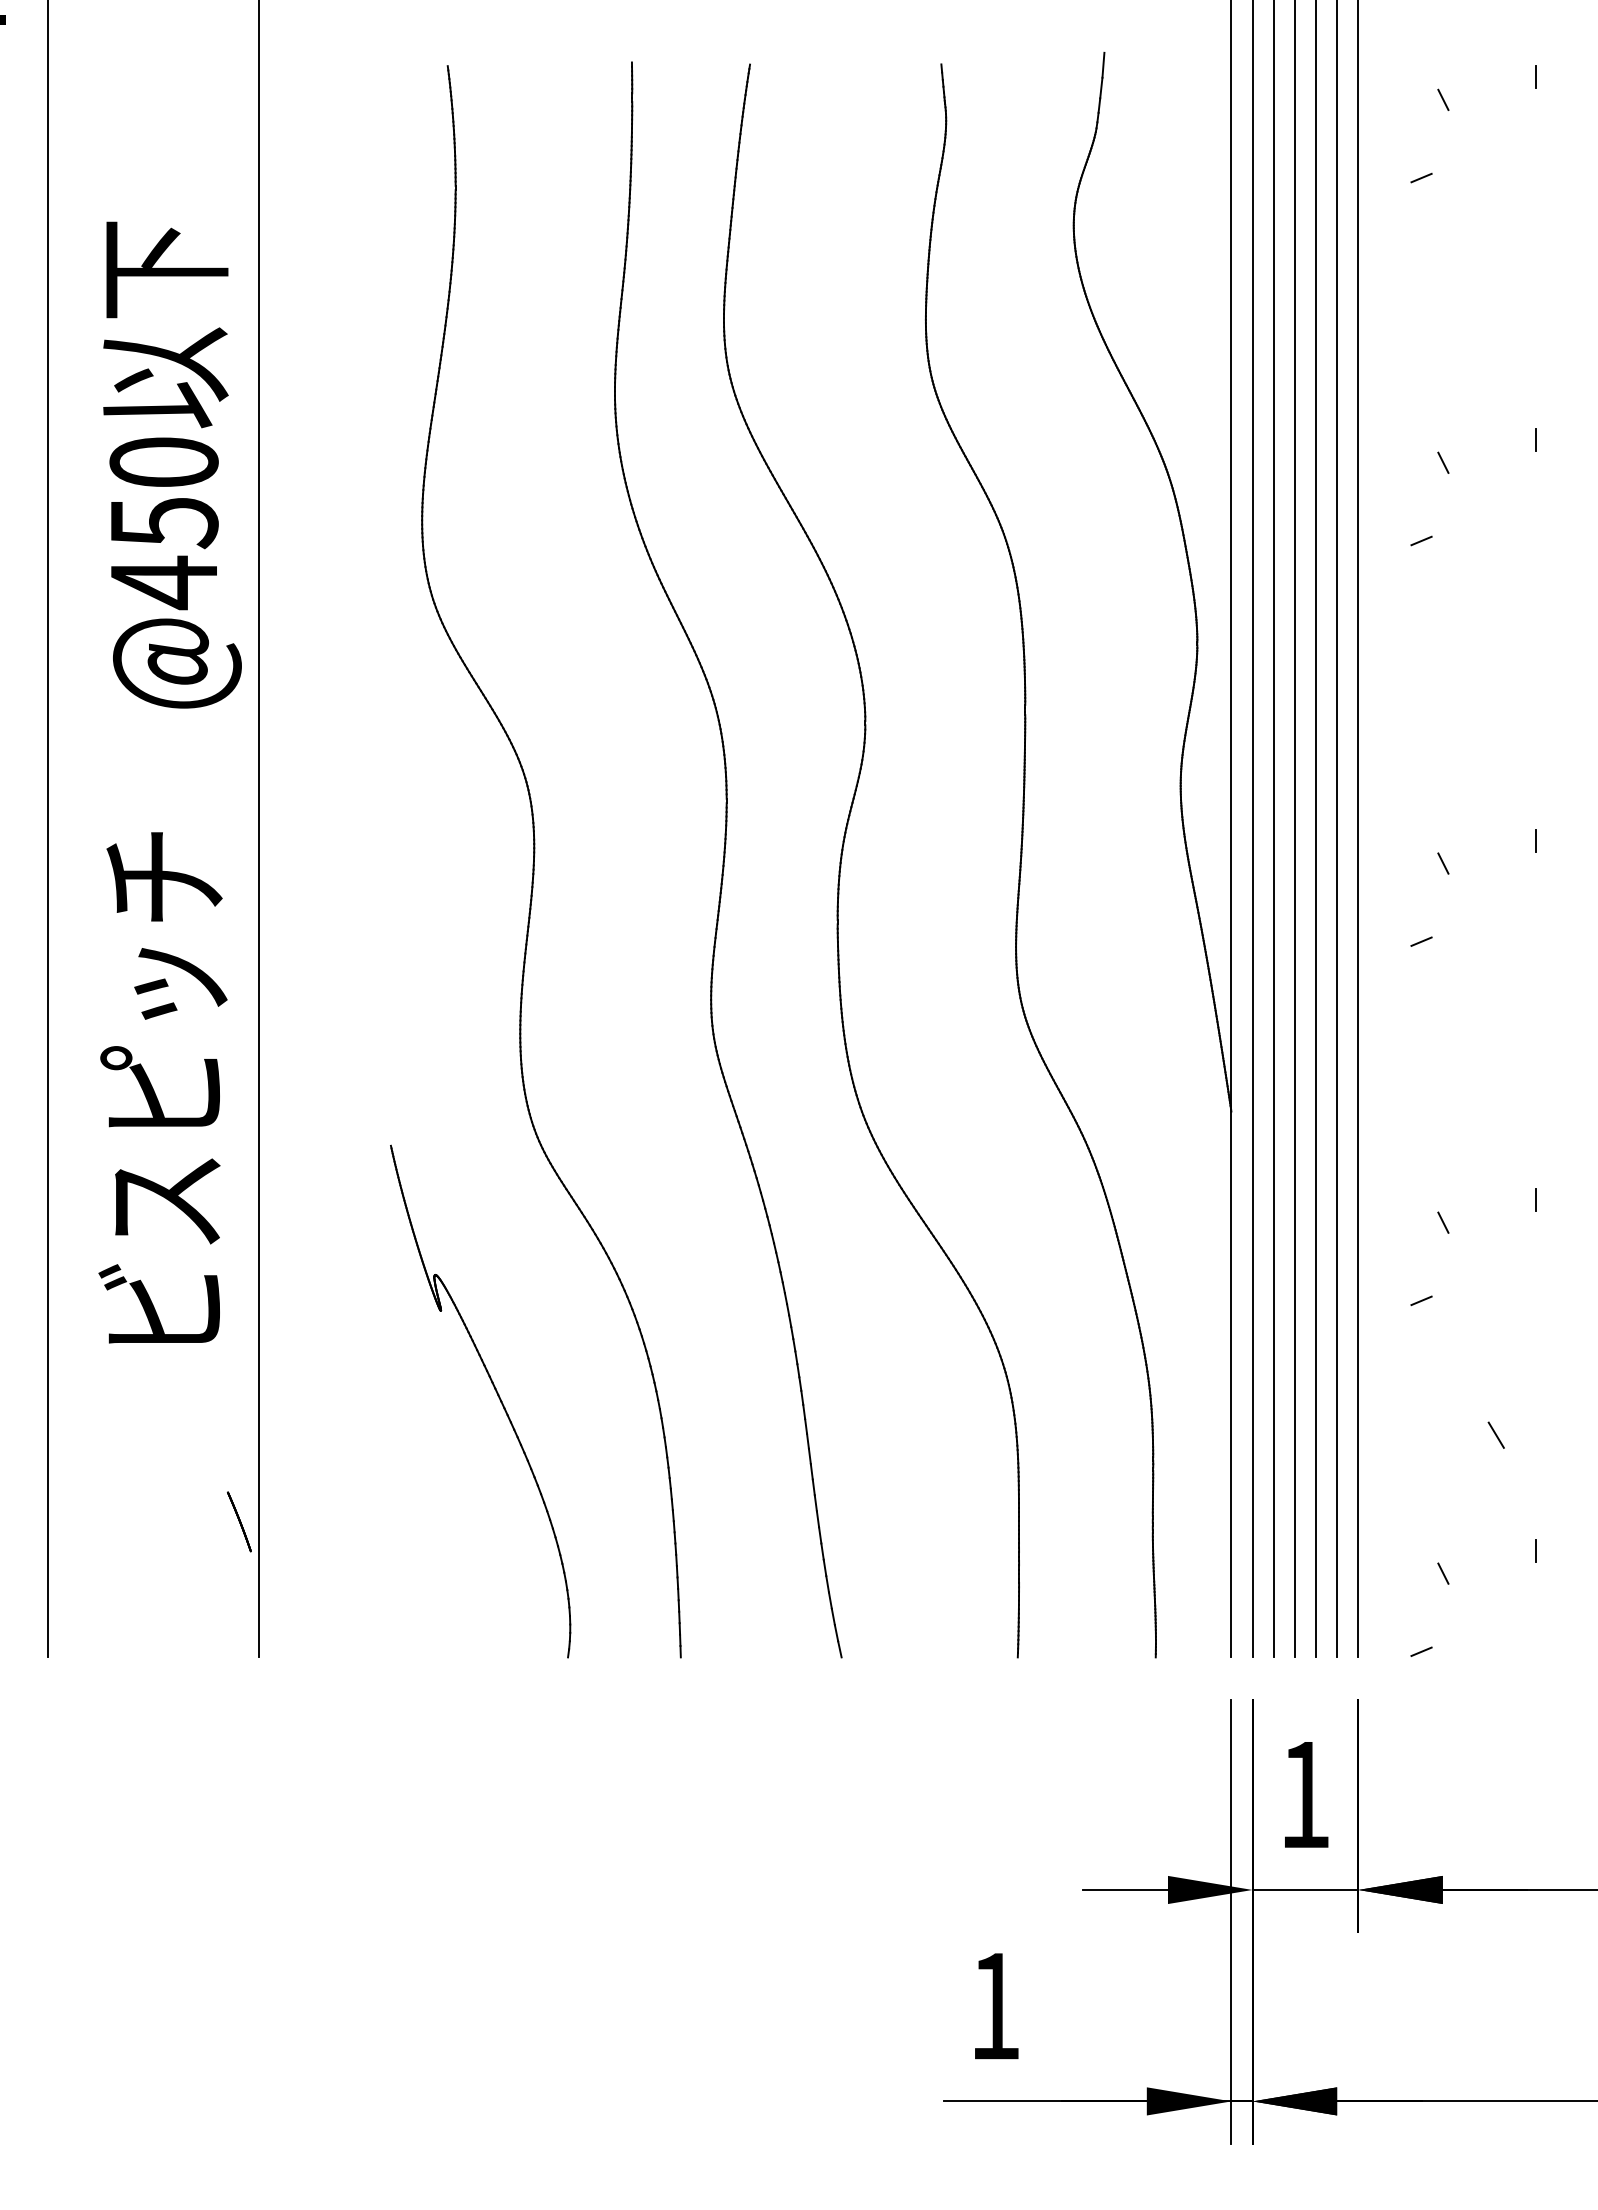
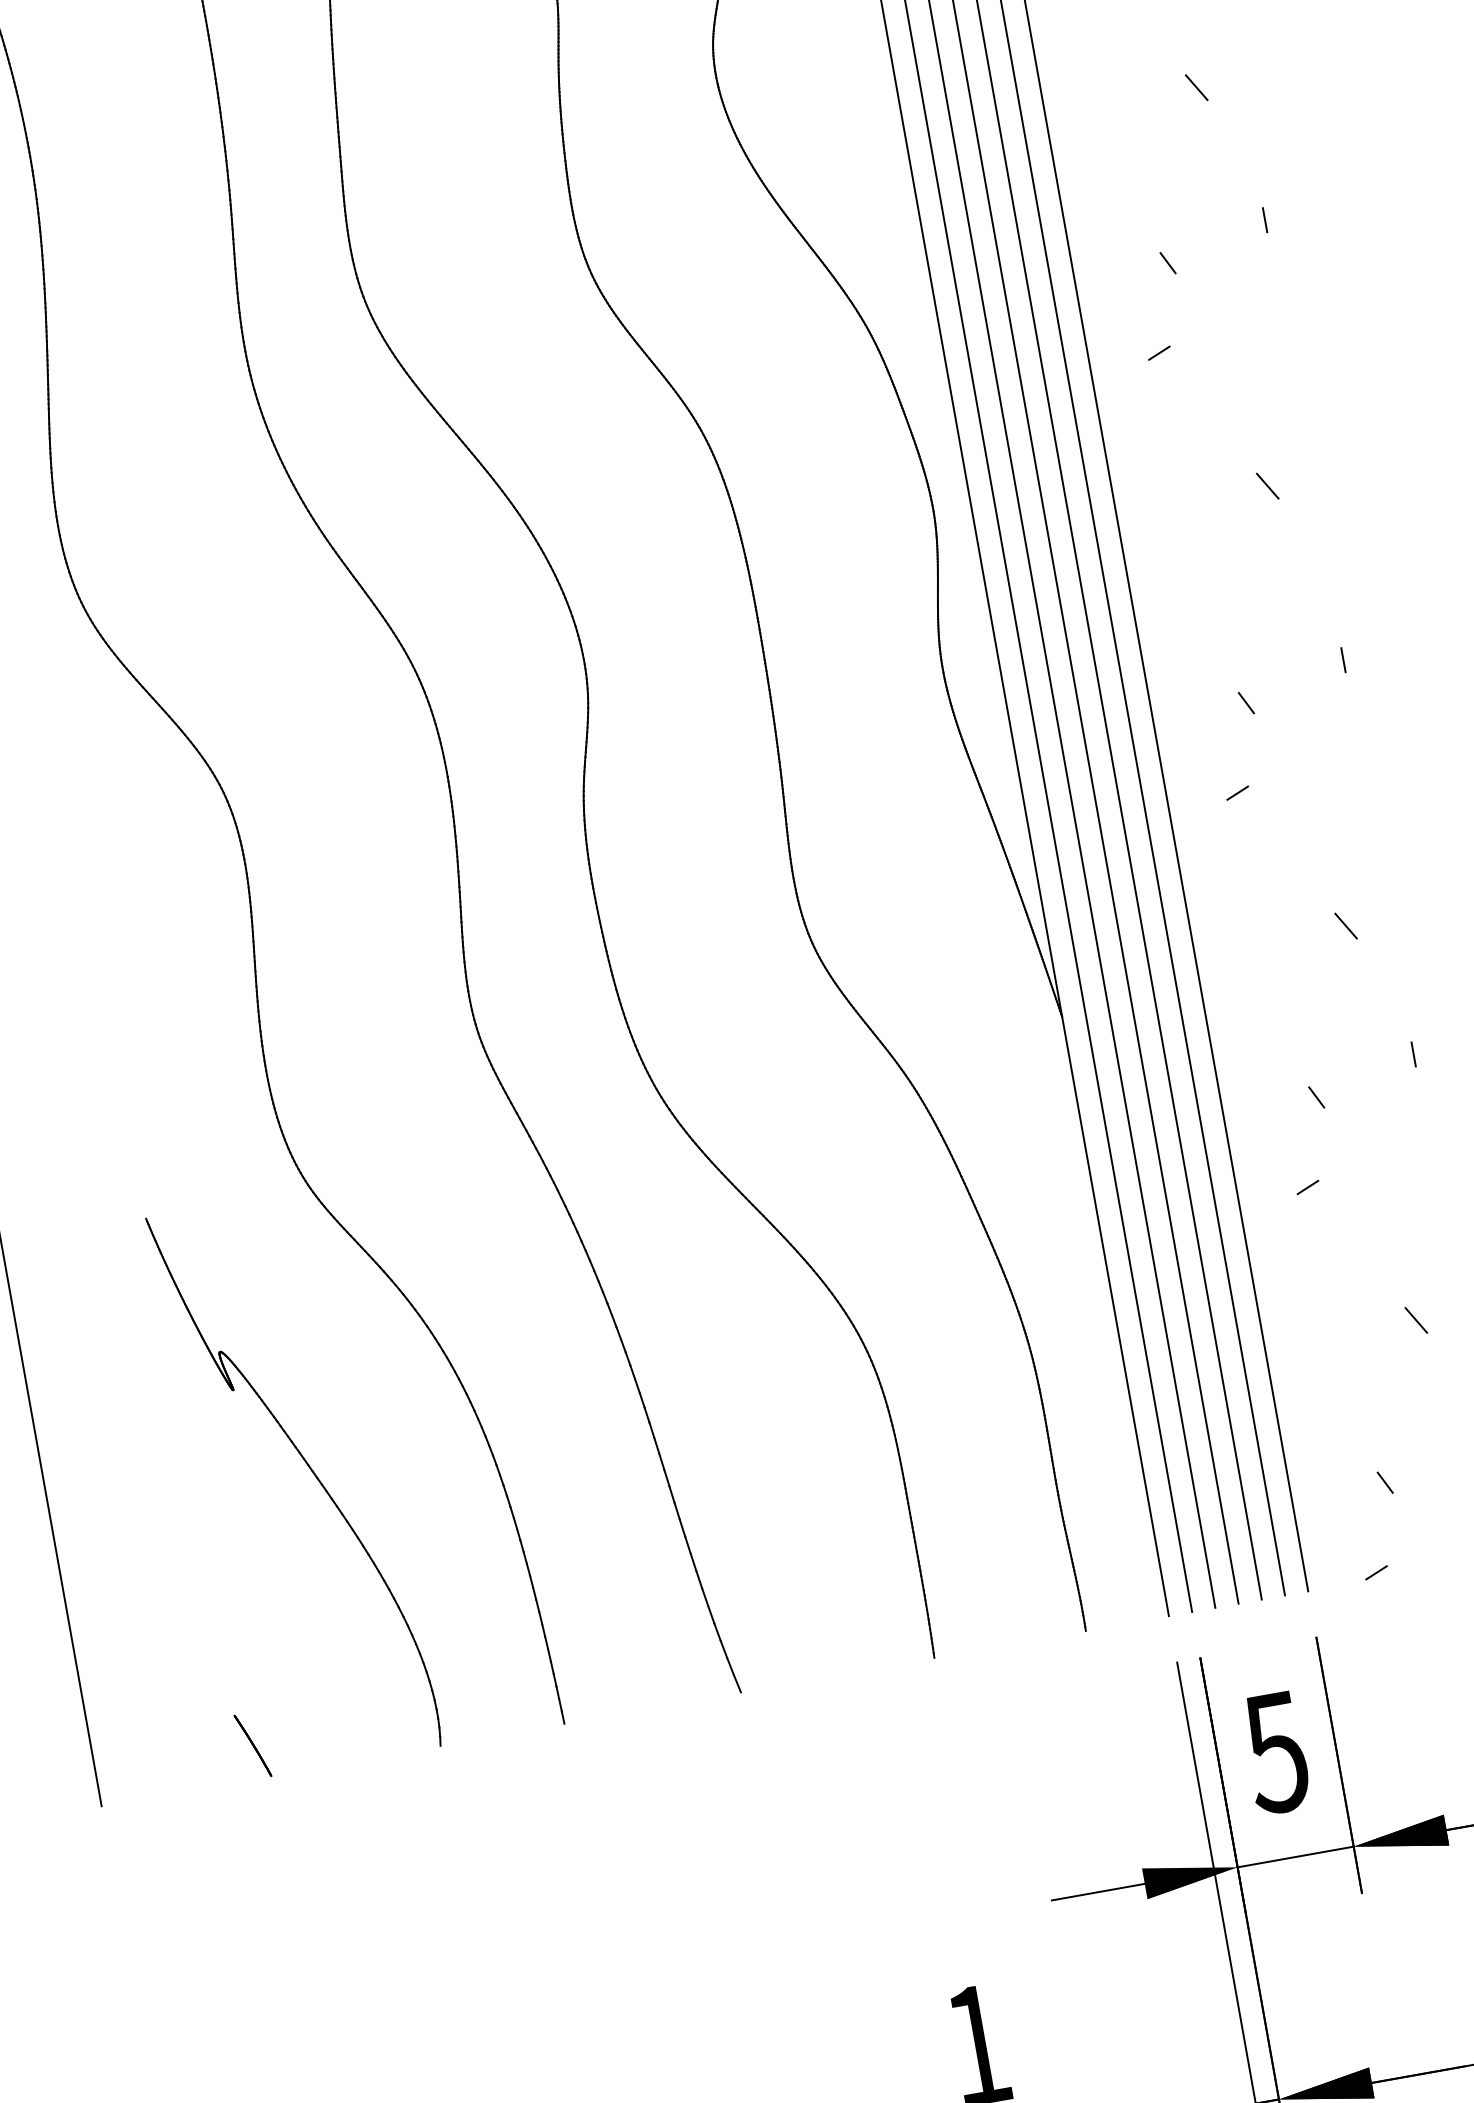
line: (1495, 312) -> (1195, 87), added
line: (1495, 675) -> (1266, 486), added
line: (1495, 1075) -> (1345, 925), added
line: (239, 1521) -> (252, 1745), moved
text: (1303, 1795) -> (1275, 1753), 1 -> 5

